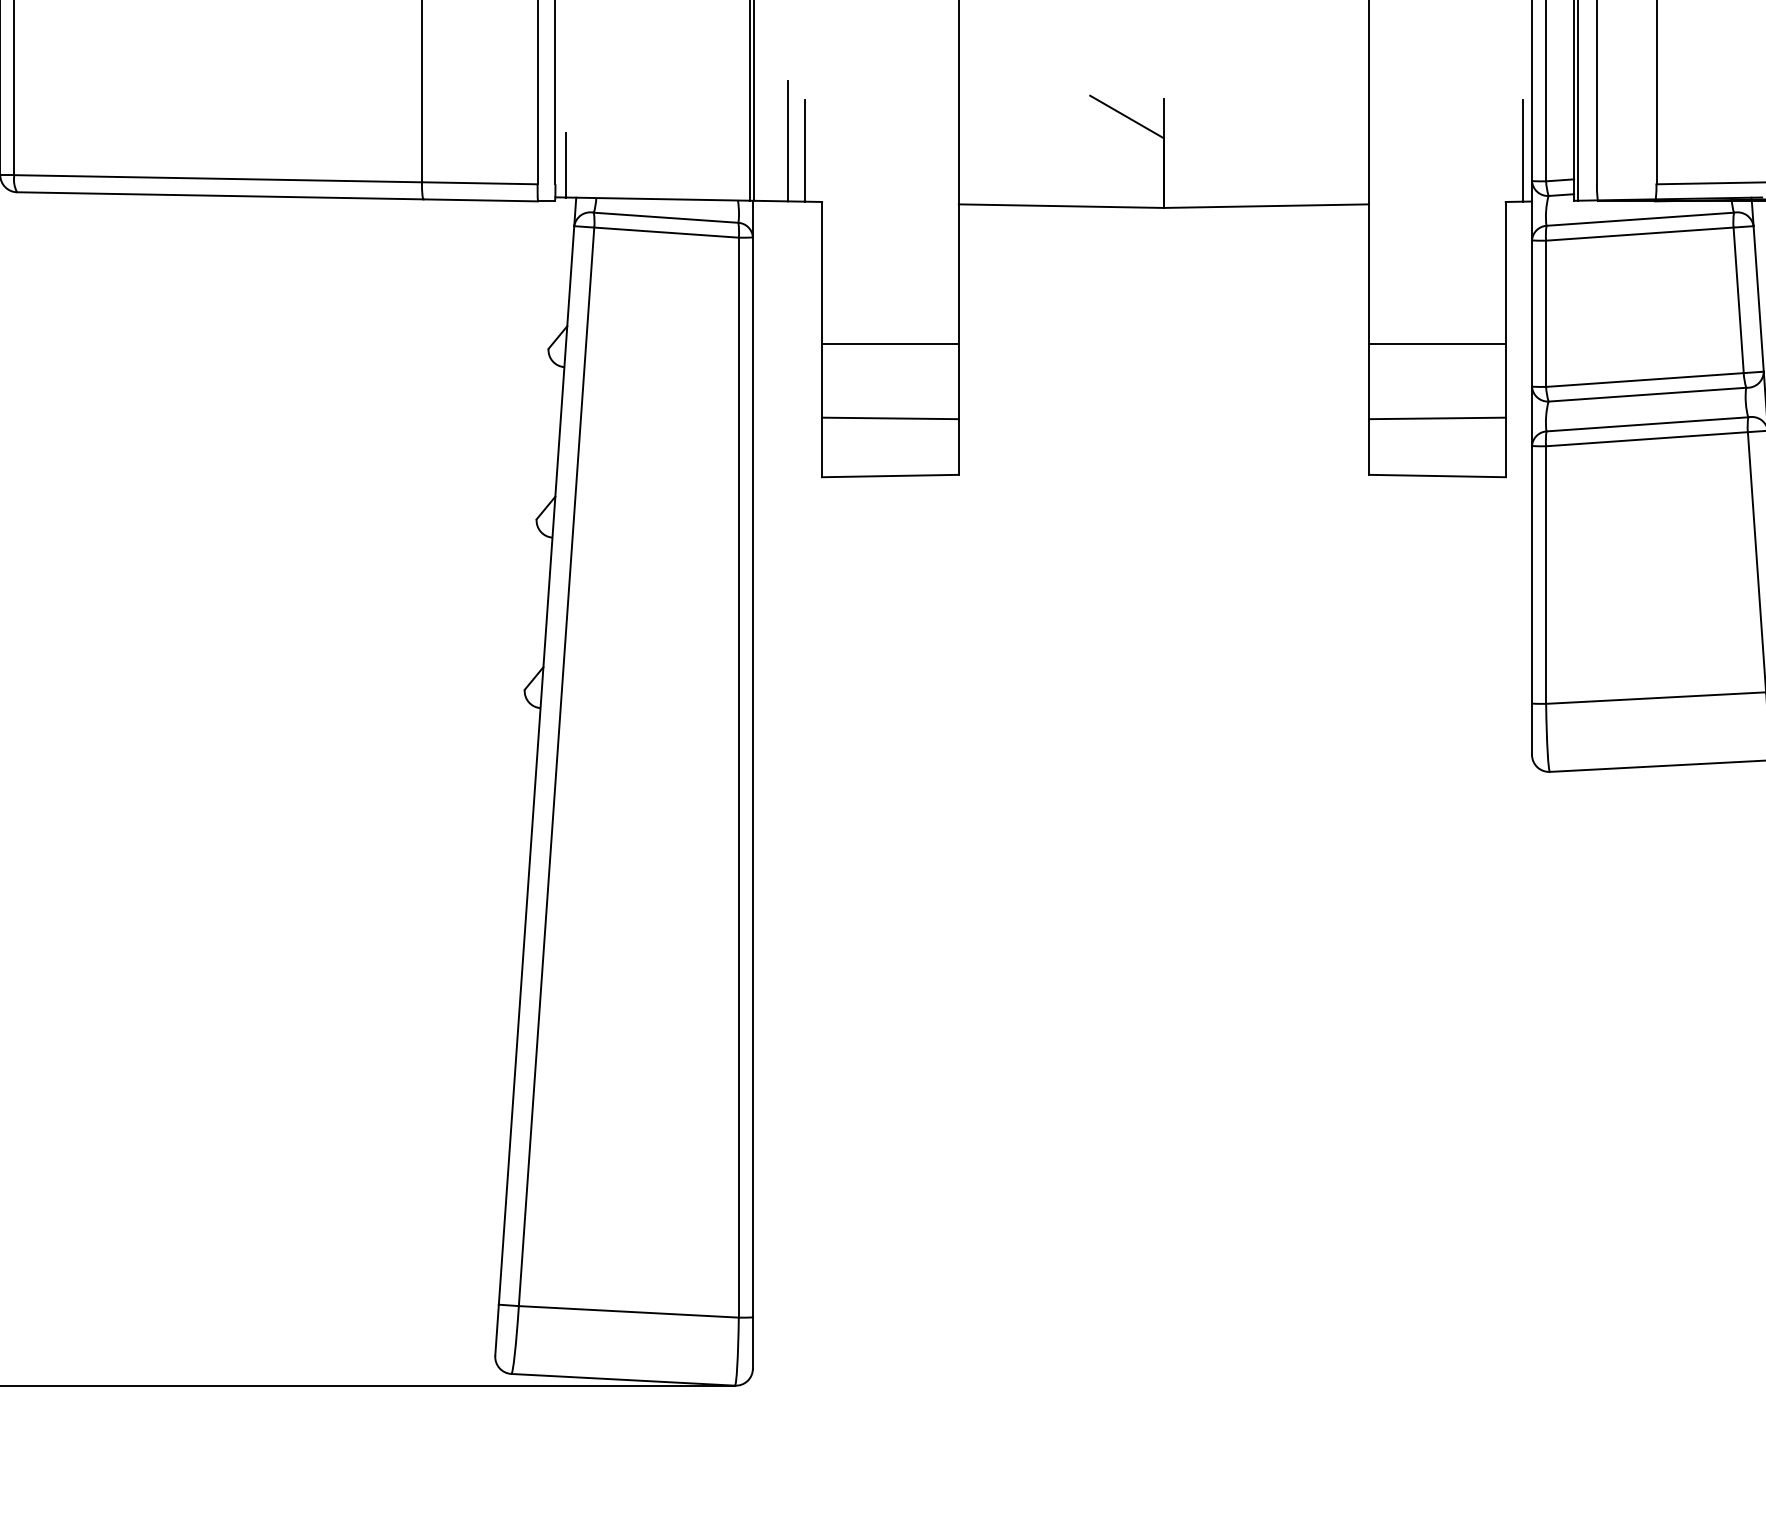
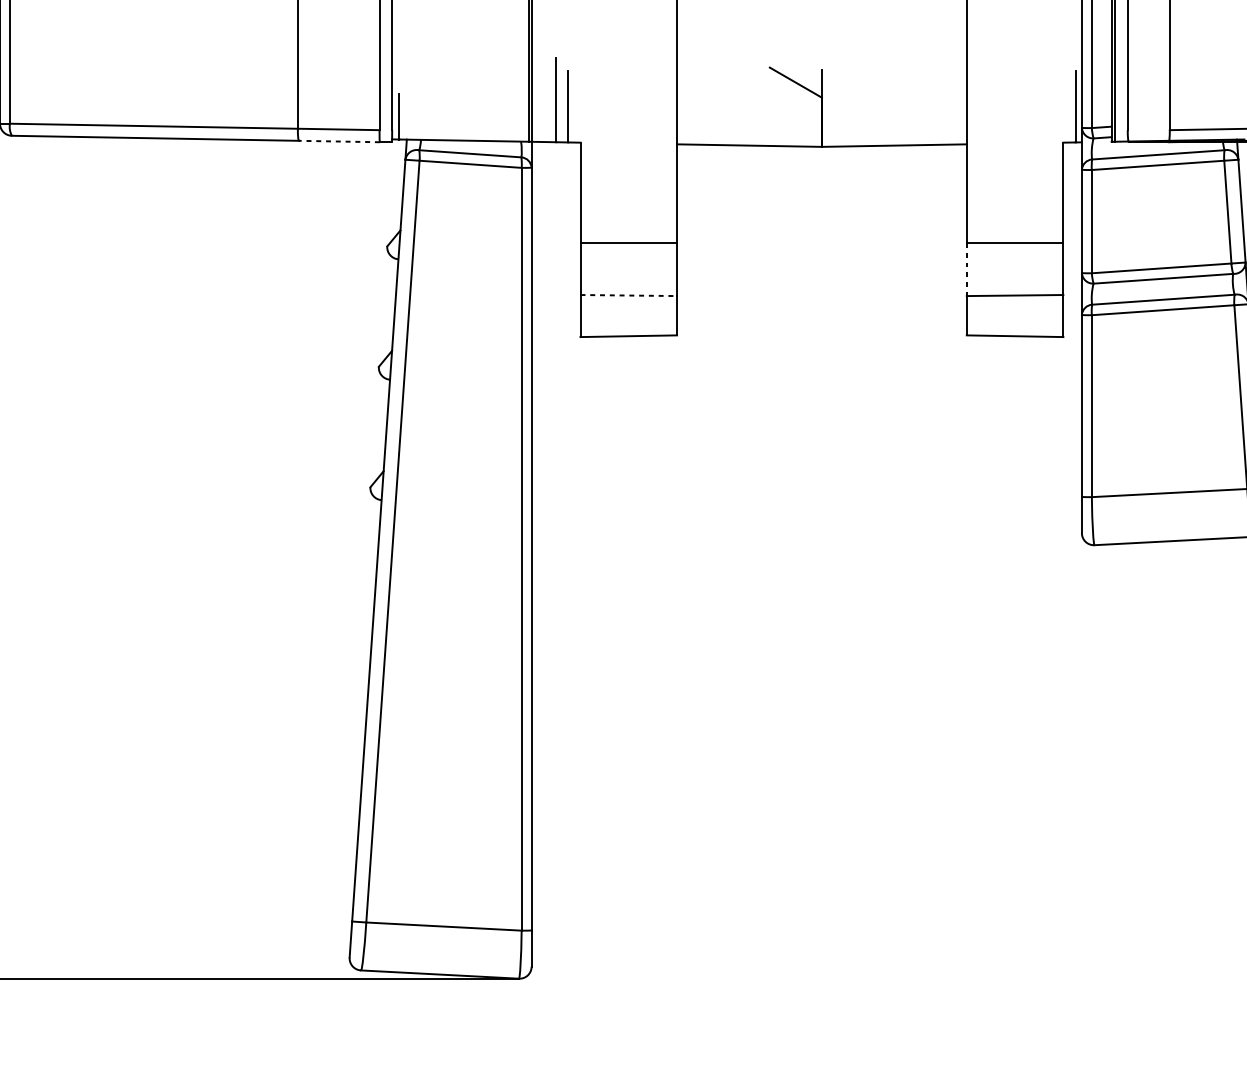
line: (480, 200) -> (339, 141), solid -> dashed
line: (1369, 381) -> (967, 269), solid -> dashed
line: (890, 418) -> (628, 295), solid -> dashed

